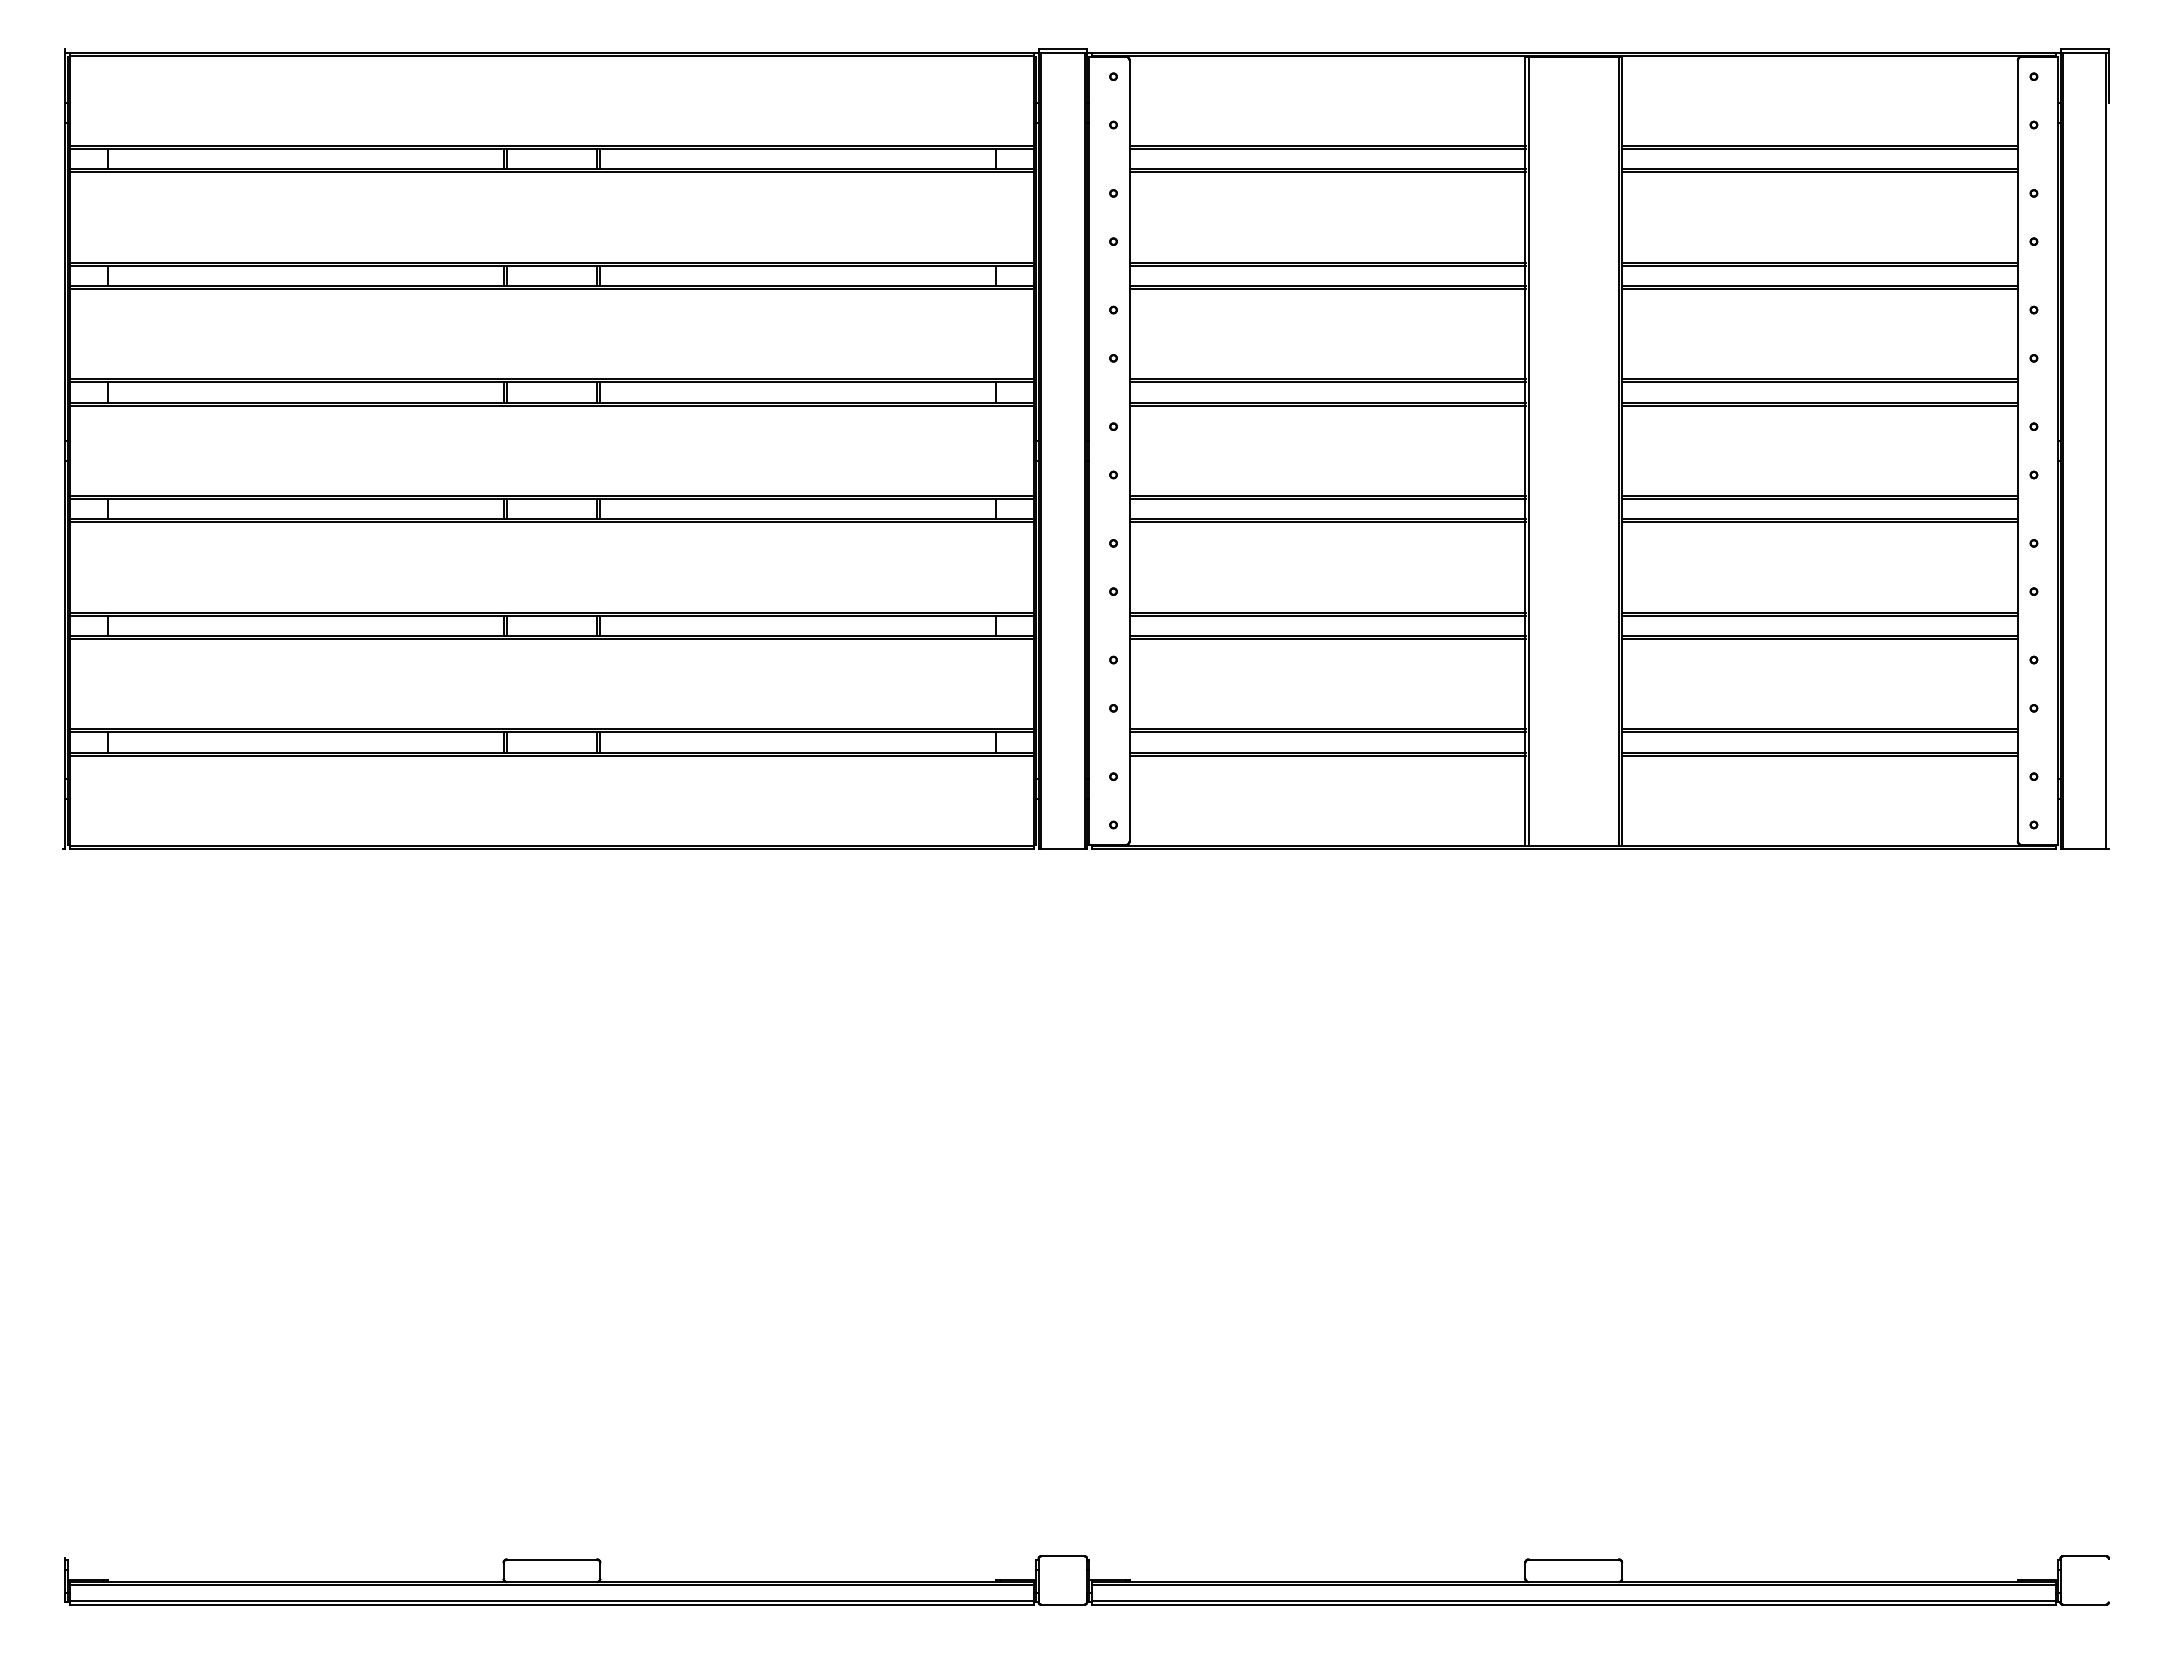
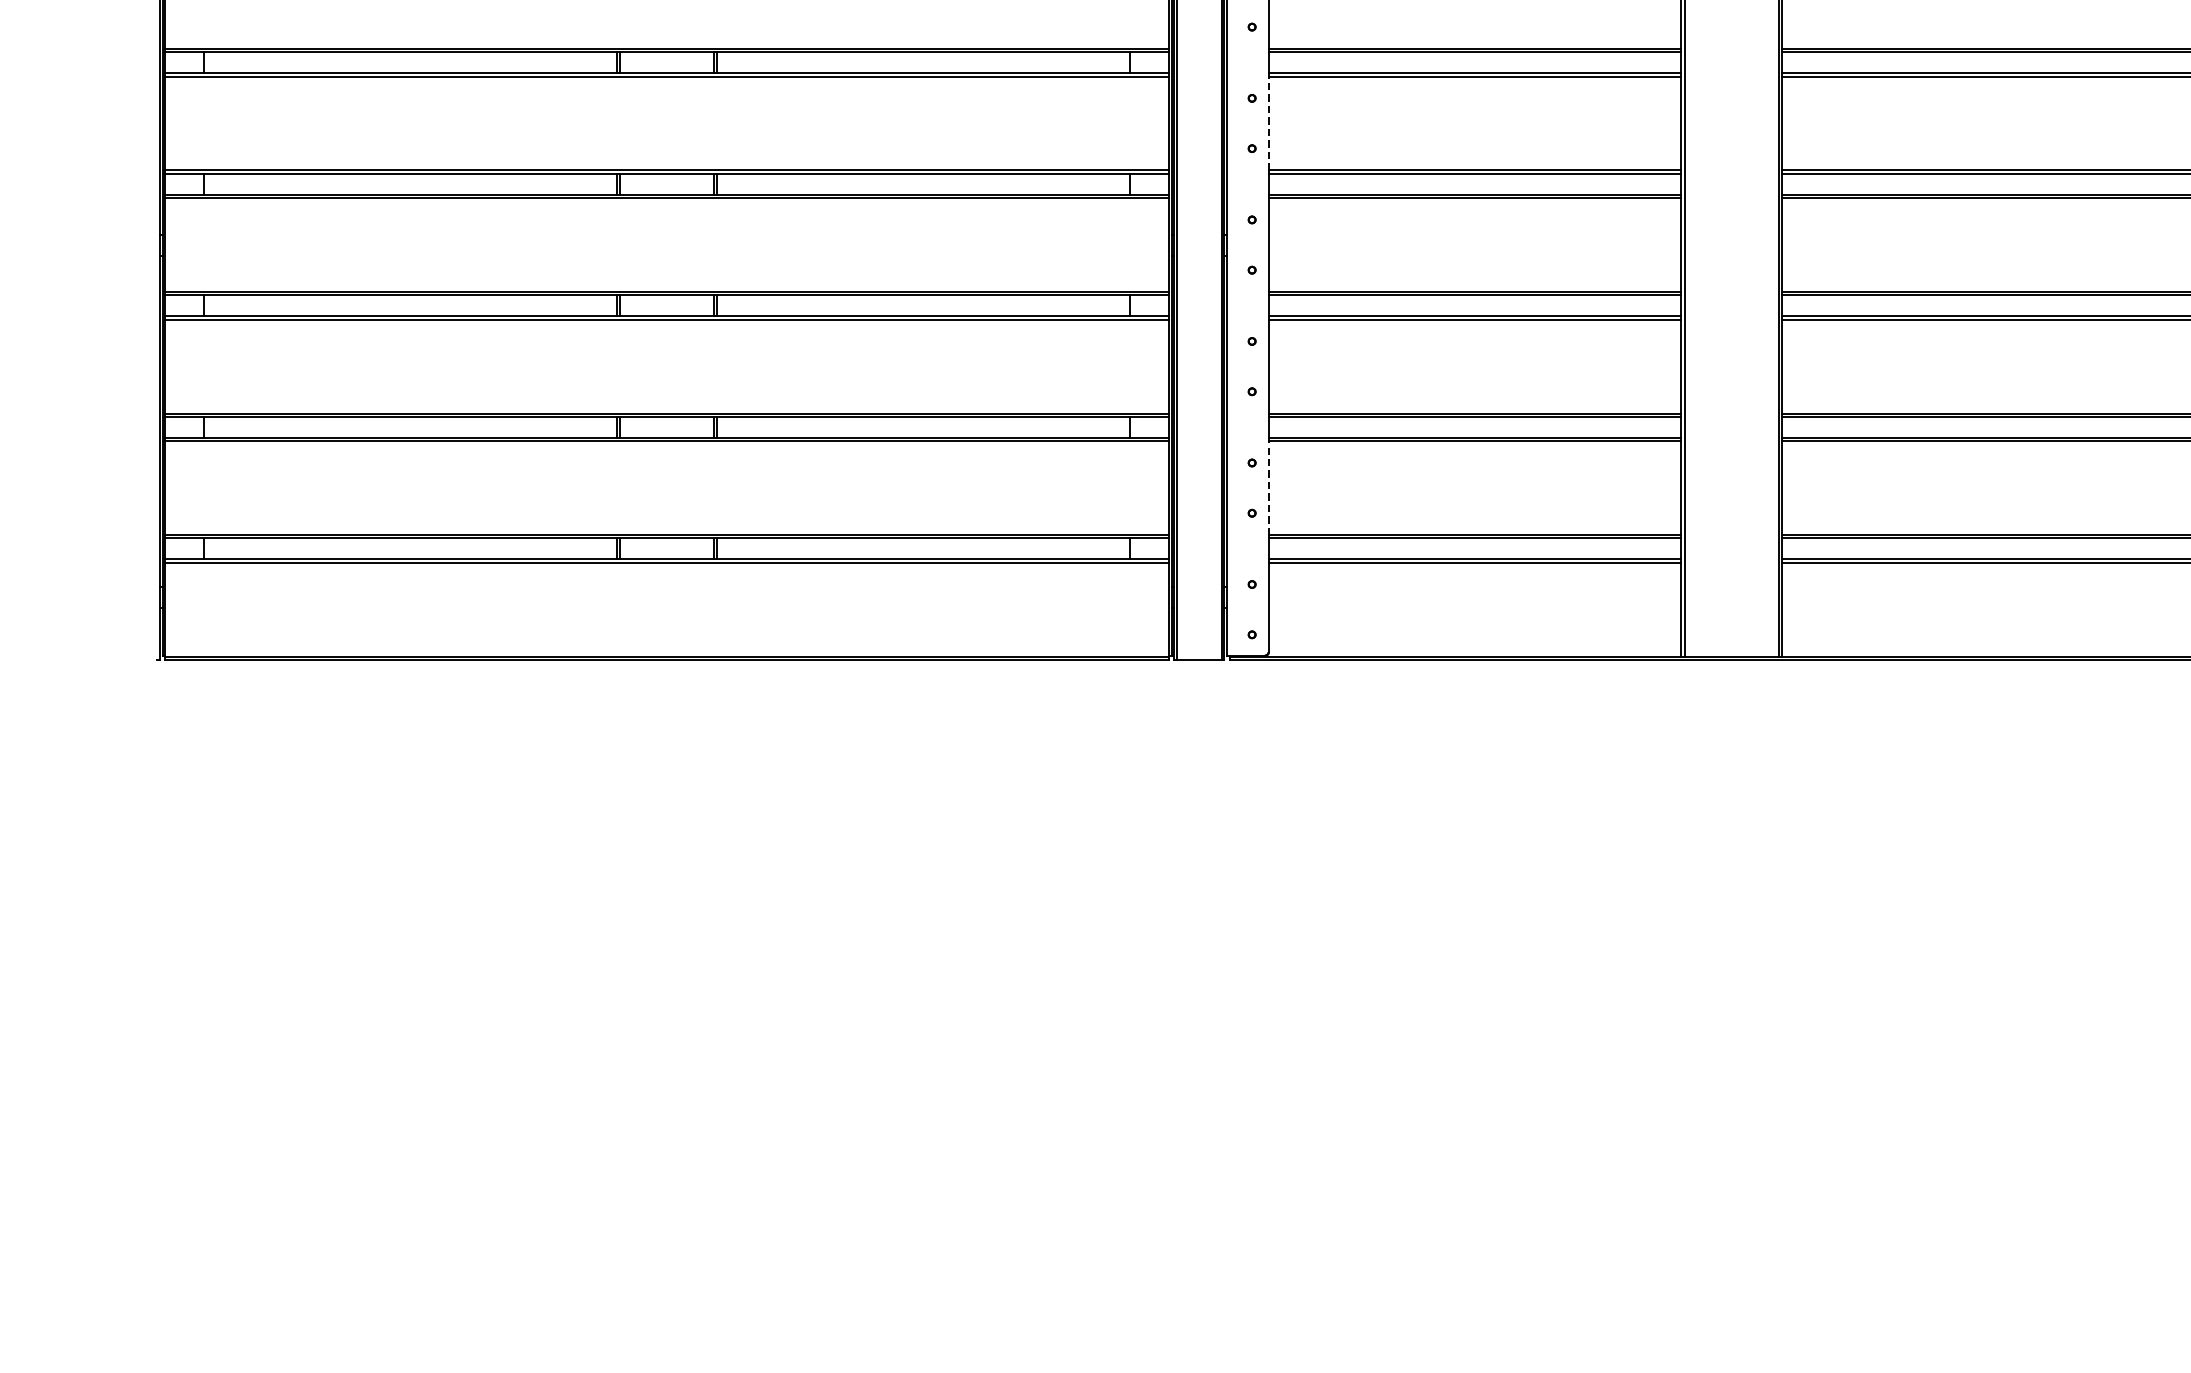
line: (1129, 333) -> (1268, 122), solid -> dashed
line: (1129, 683) -> (1268, 487), solid -> dashed

